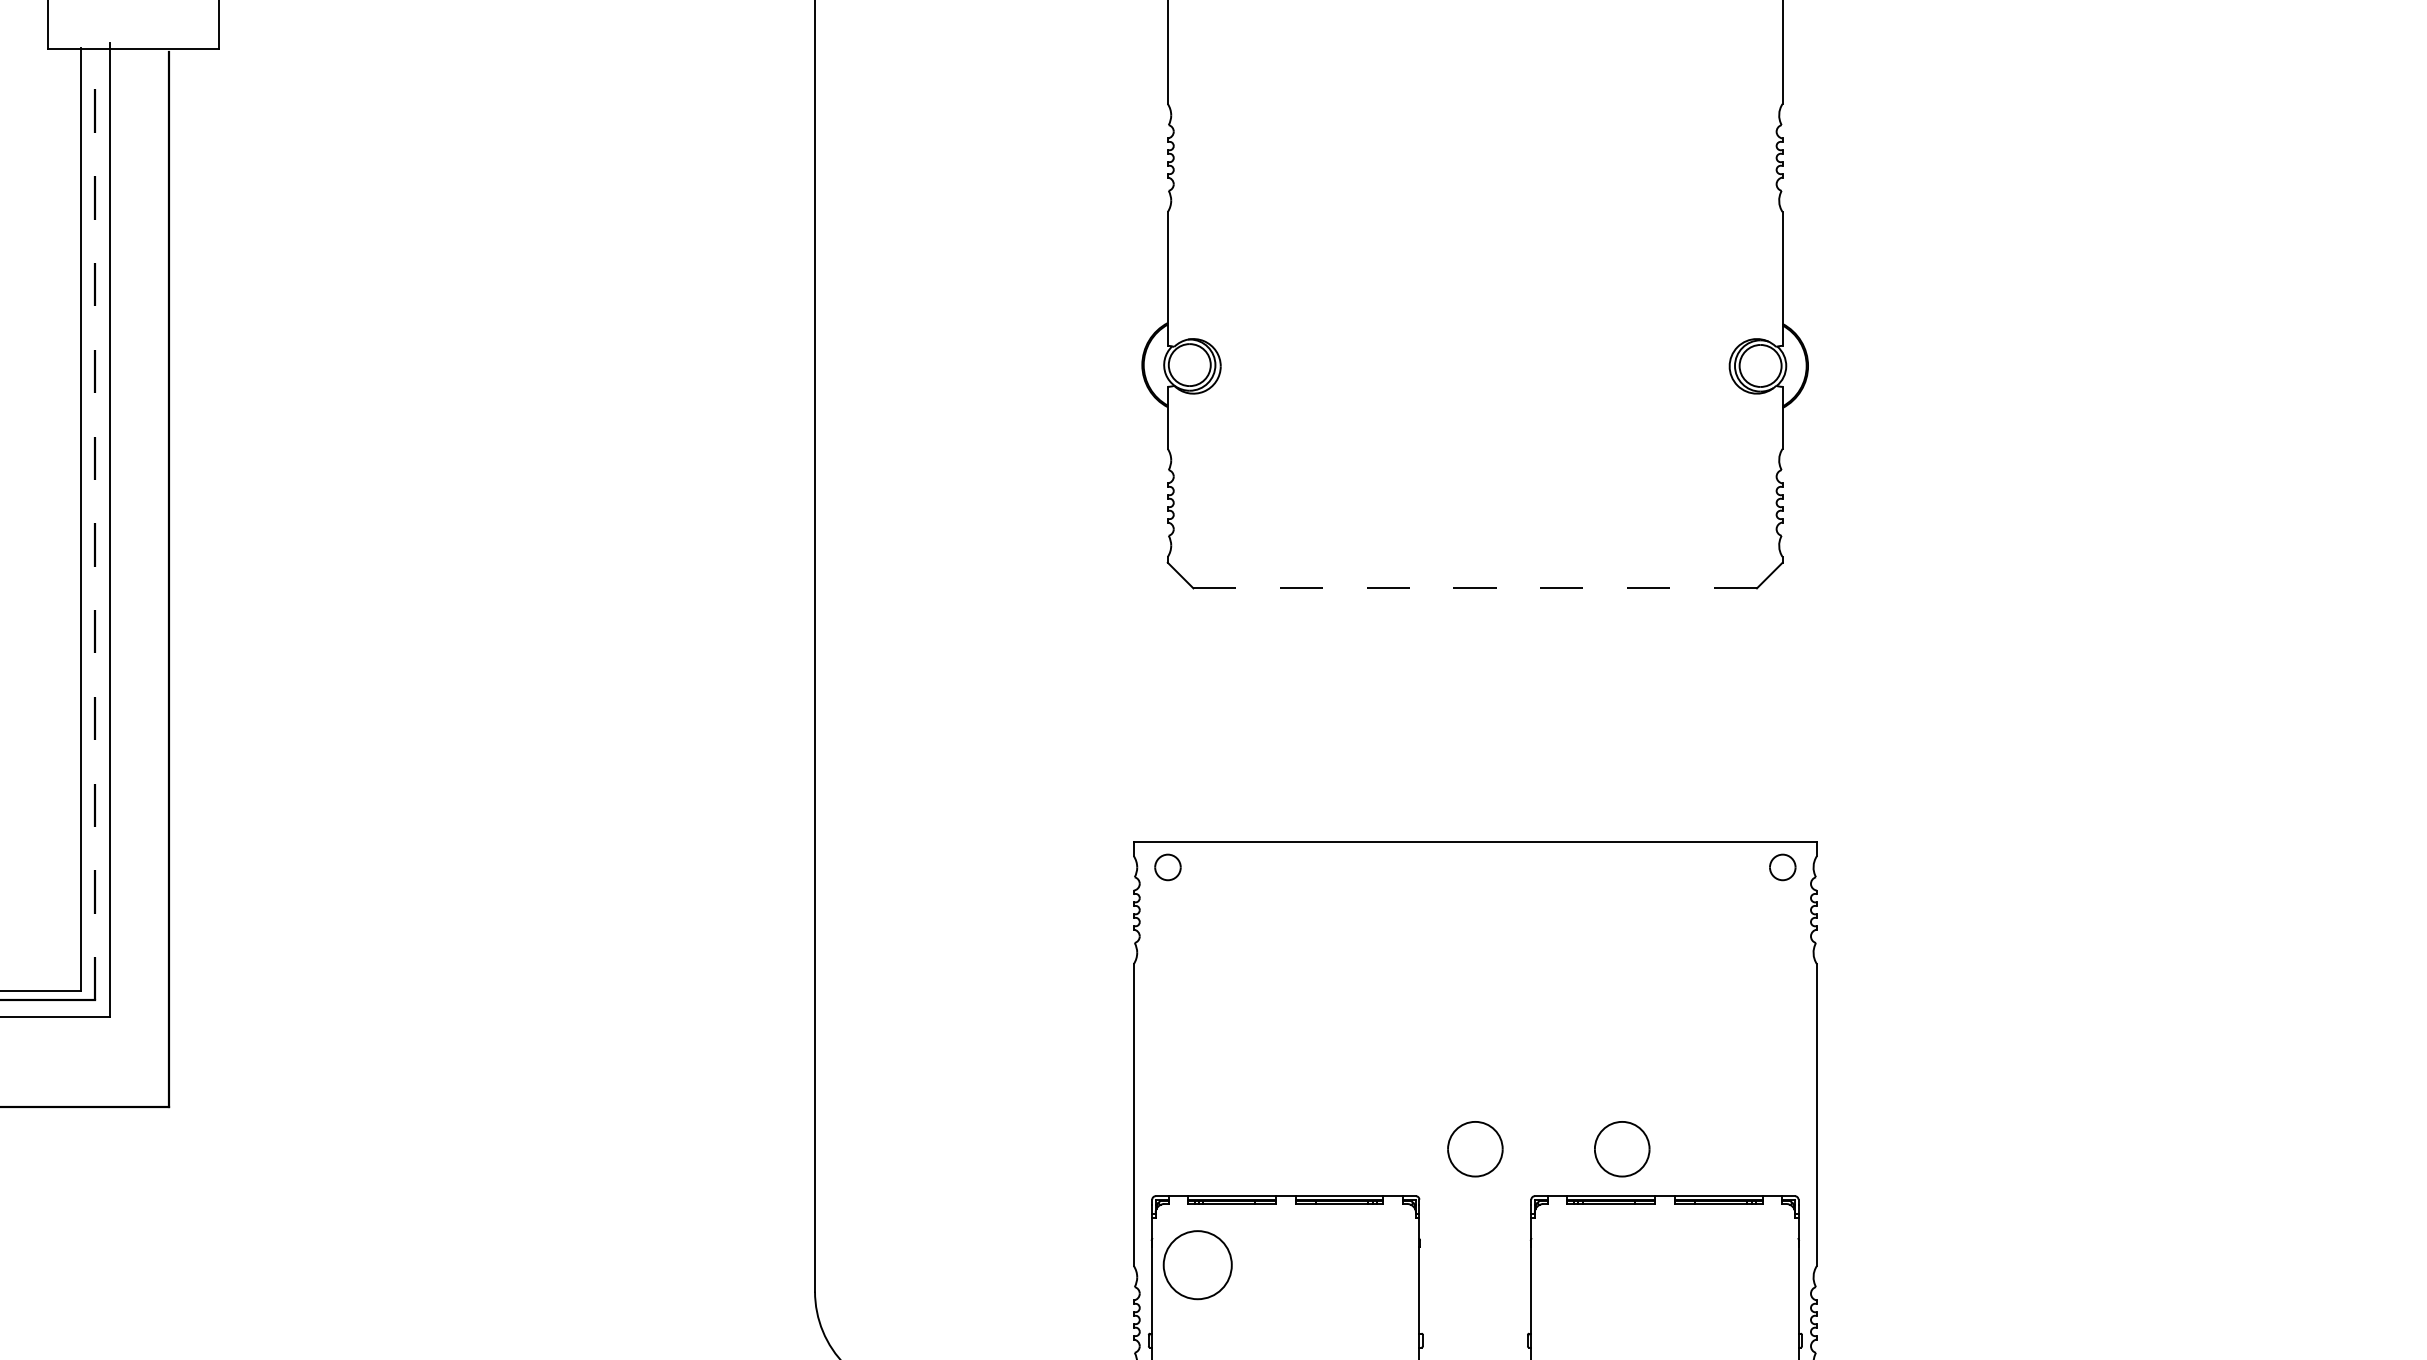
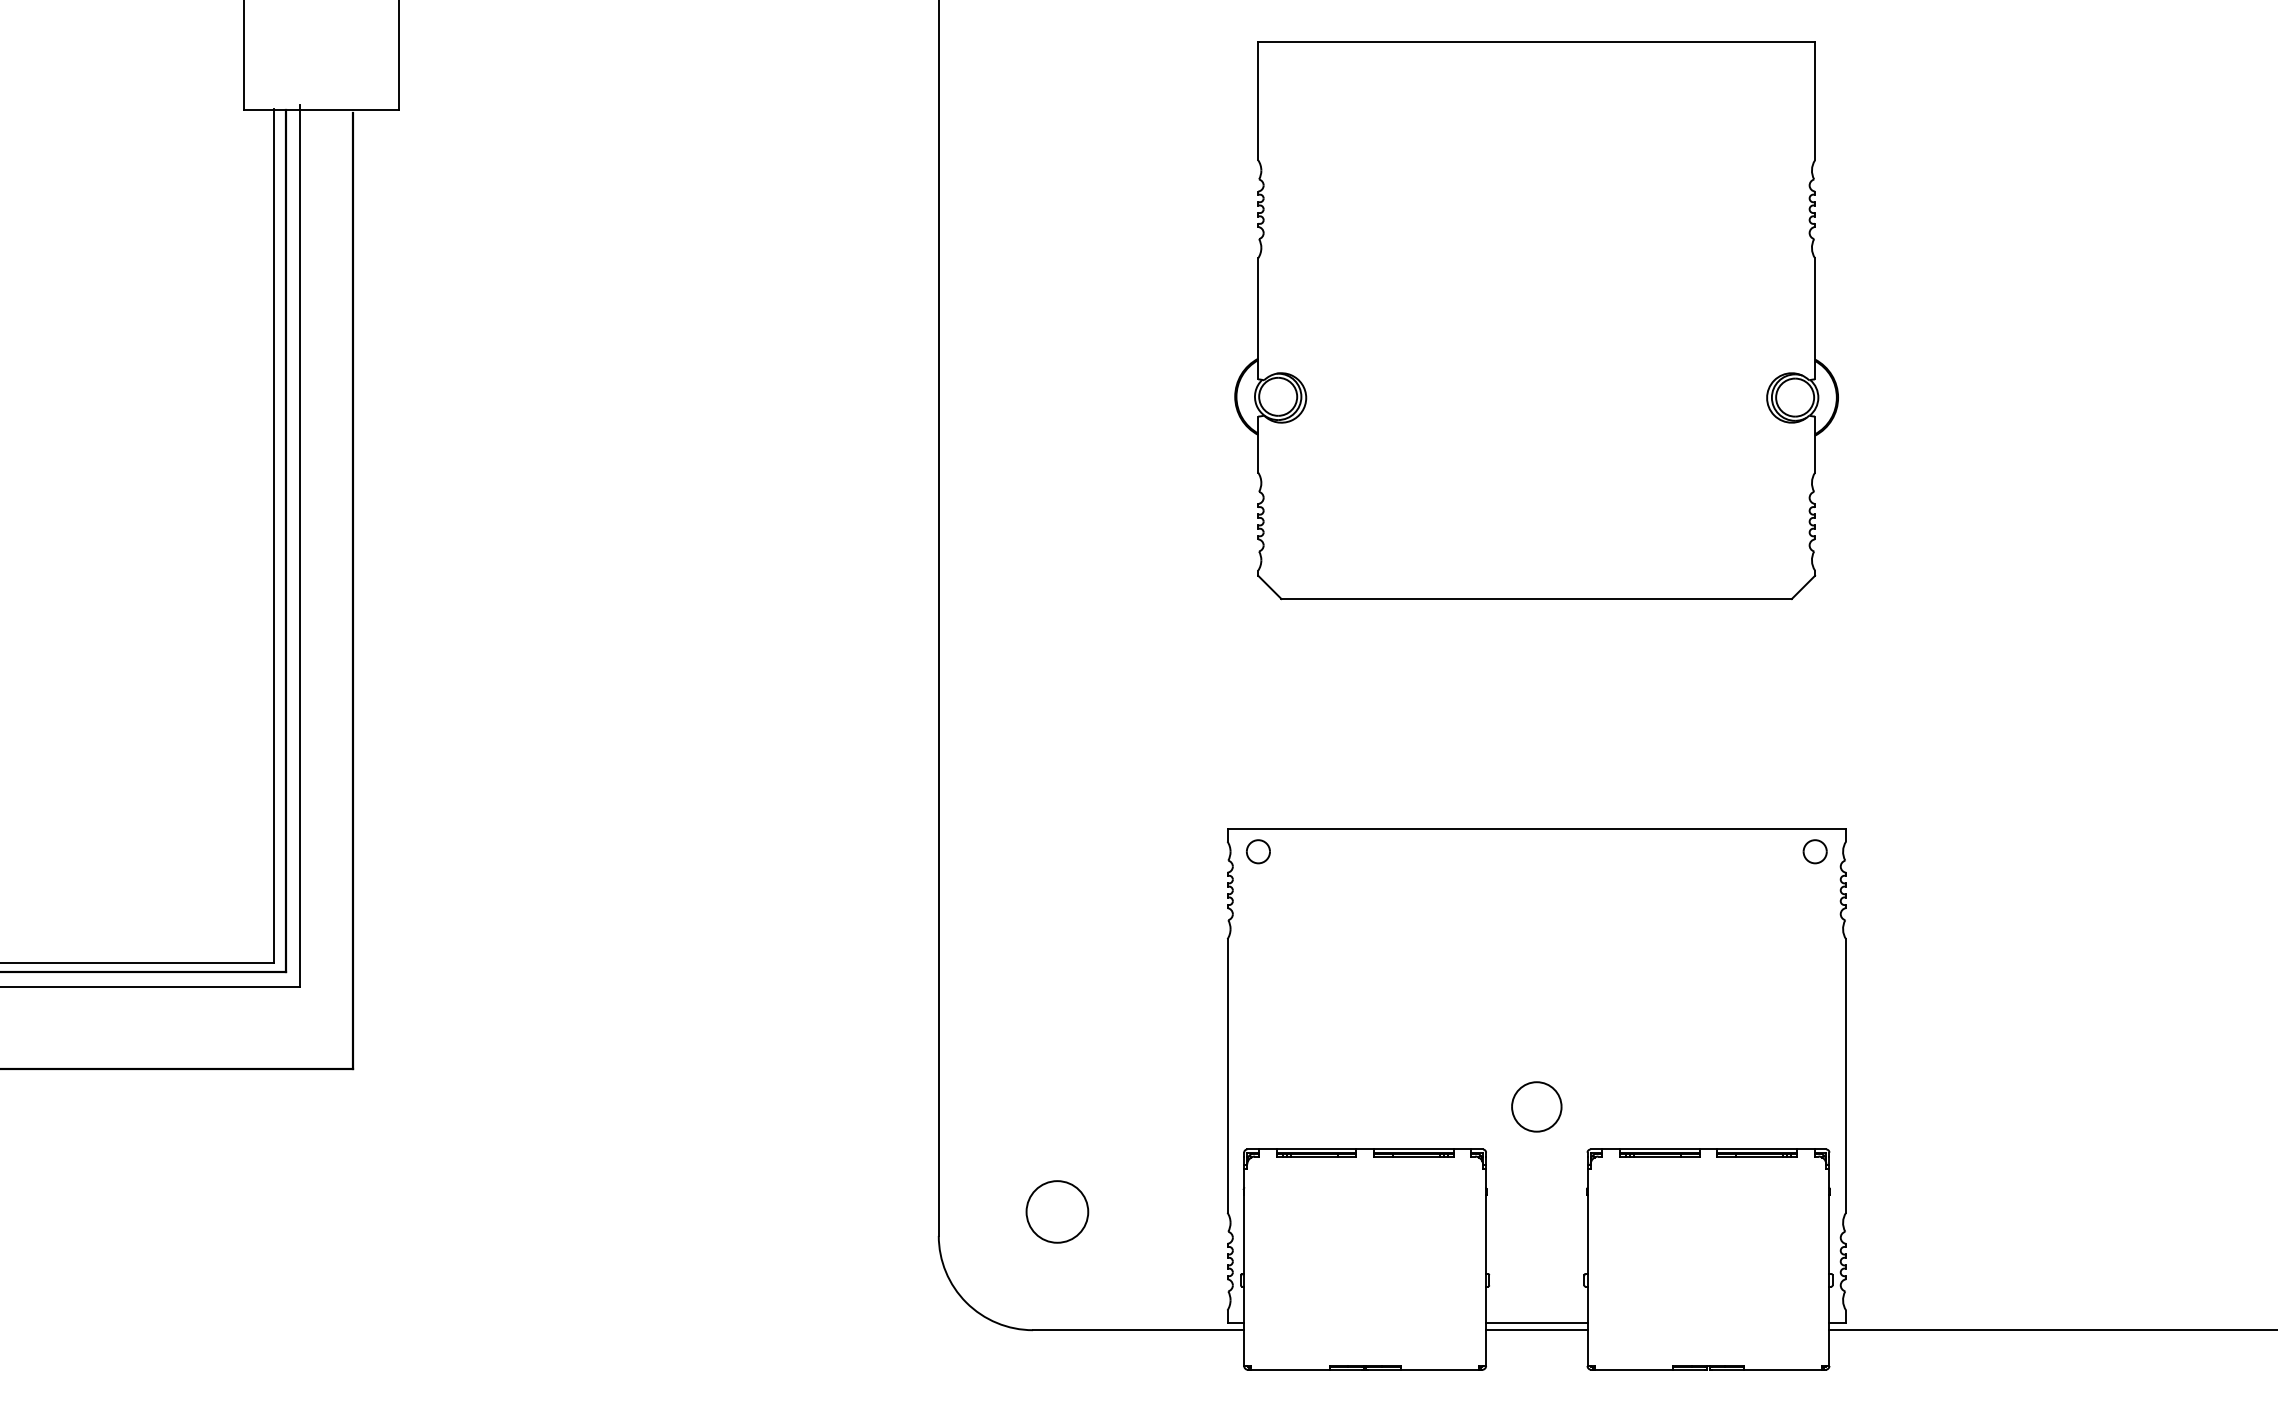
line: (94, 524) -> (286, 541), dashed -> solid
line: (1475, 588) -> (1536, 599), dashed -> solid
part: (1621, 1148) -> (1669, 1106), removed
circle: (1197, 1264) -> (1057, 1211), moved

